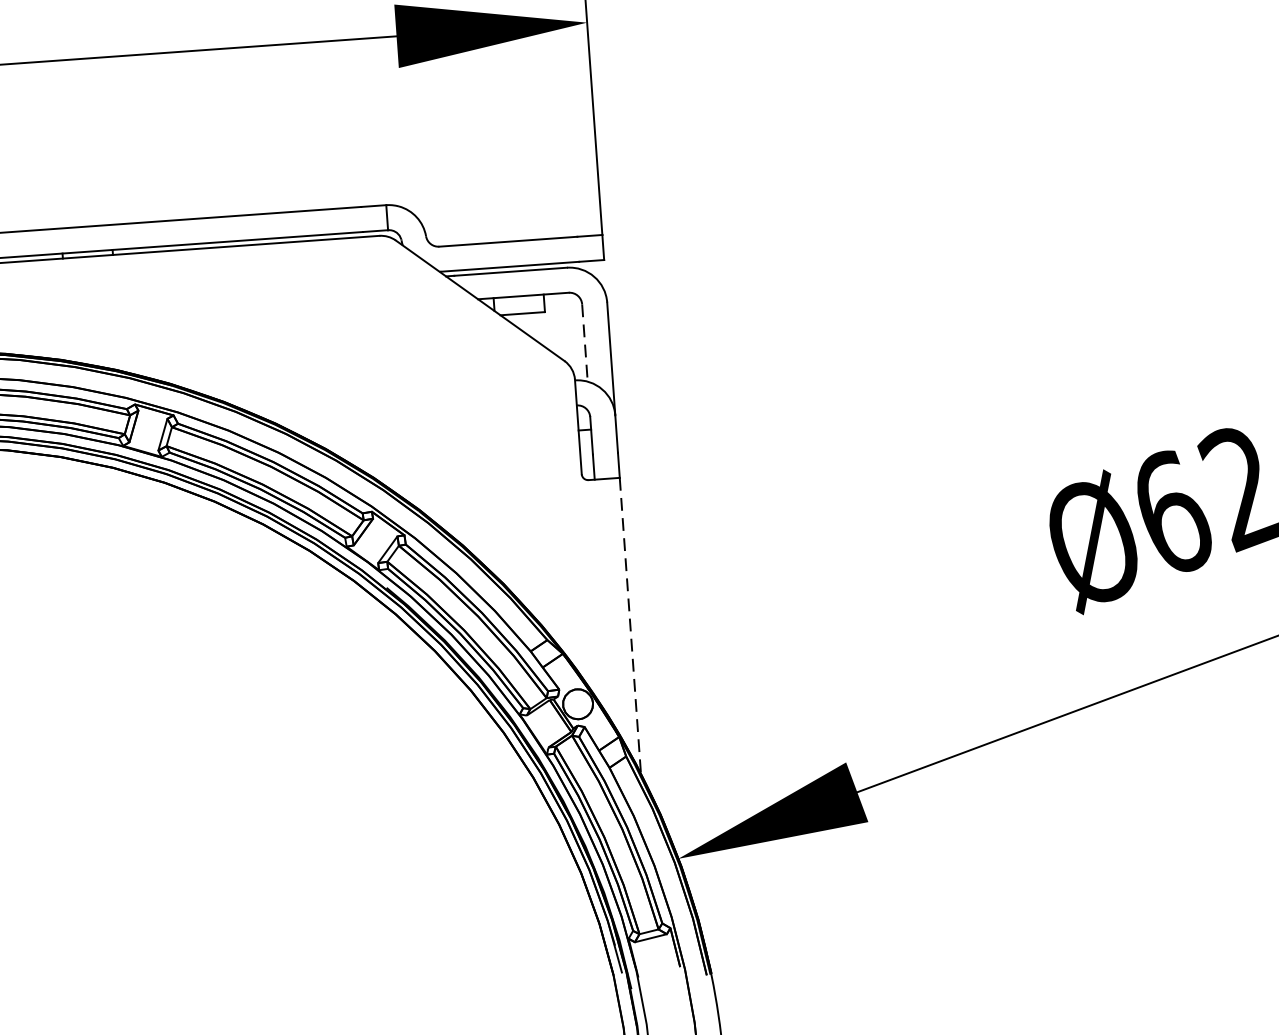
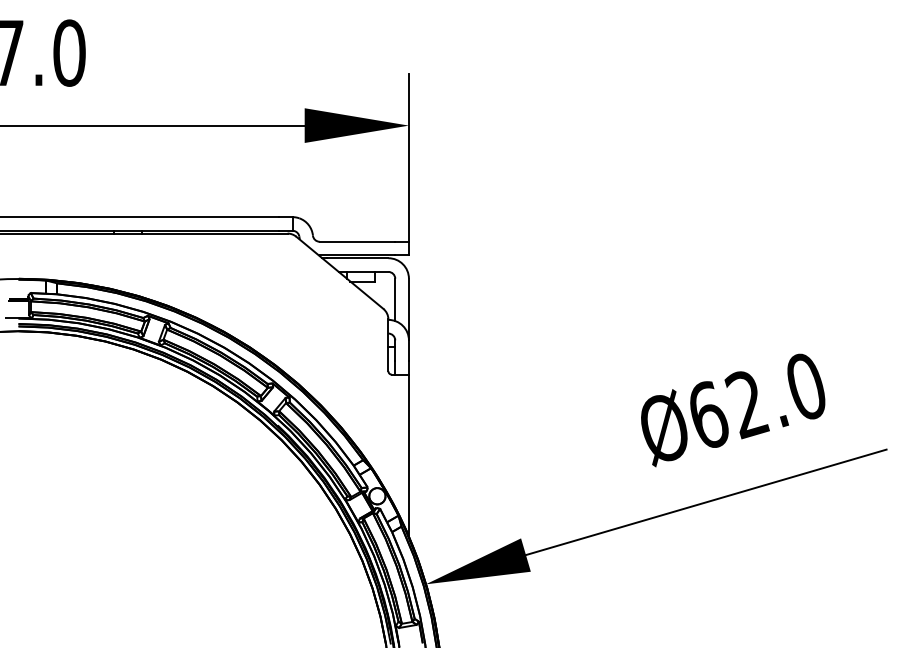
line: (585, 344) -> (395, 300), dashed -> solid
line: (629, 625) -> (408, 455), dashed -> solid

